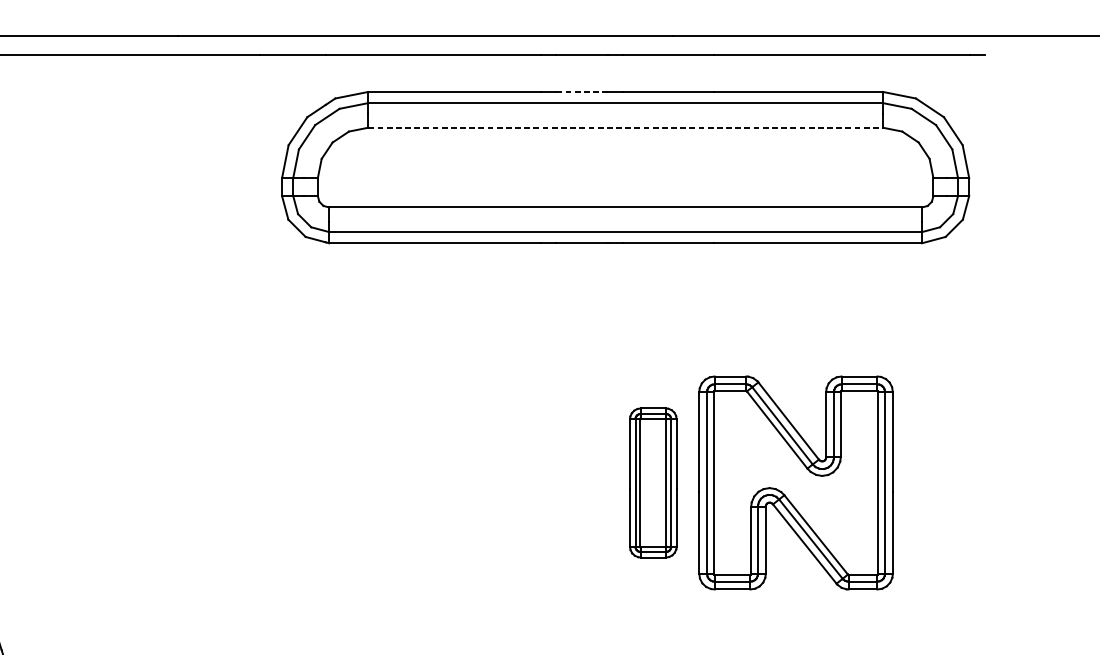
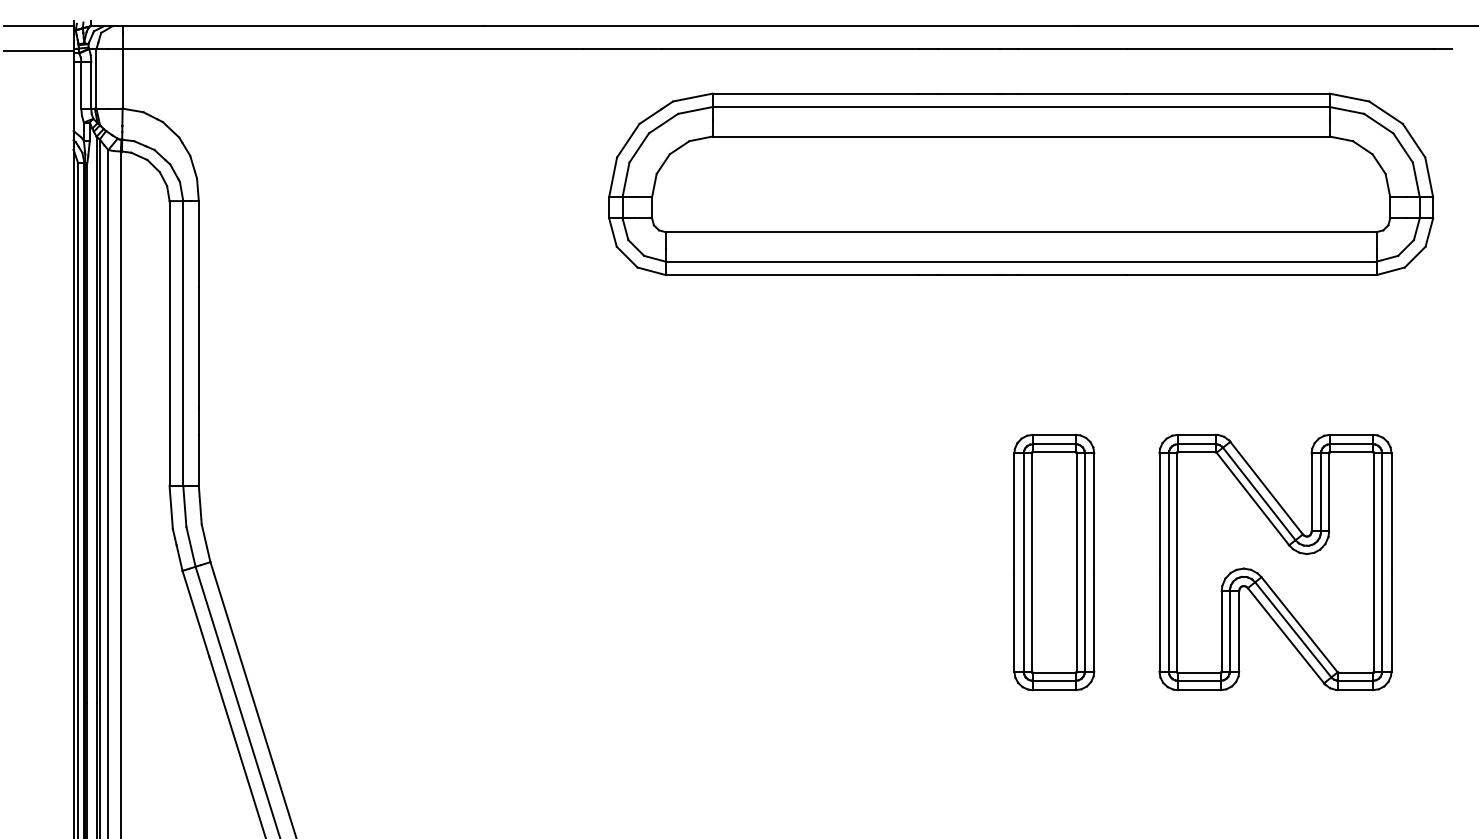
line: (581, 91) -> (968, 93), dashed -> solid
line: (625, 127) -> (1021, 136), dashed -> solid
part: (653, 482) -> (1054, 562), size x1.43
part: (796, 482) -> (1275, 562), moved

